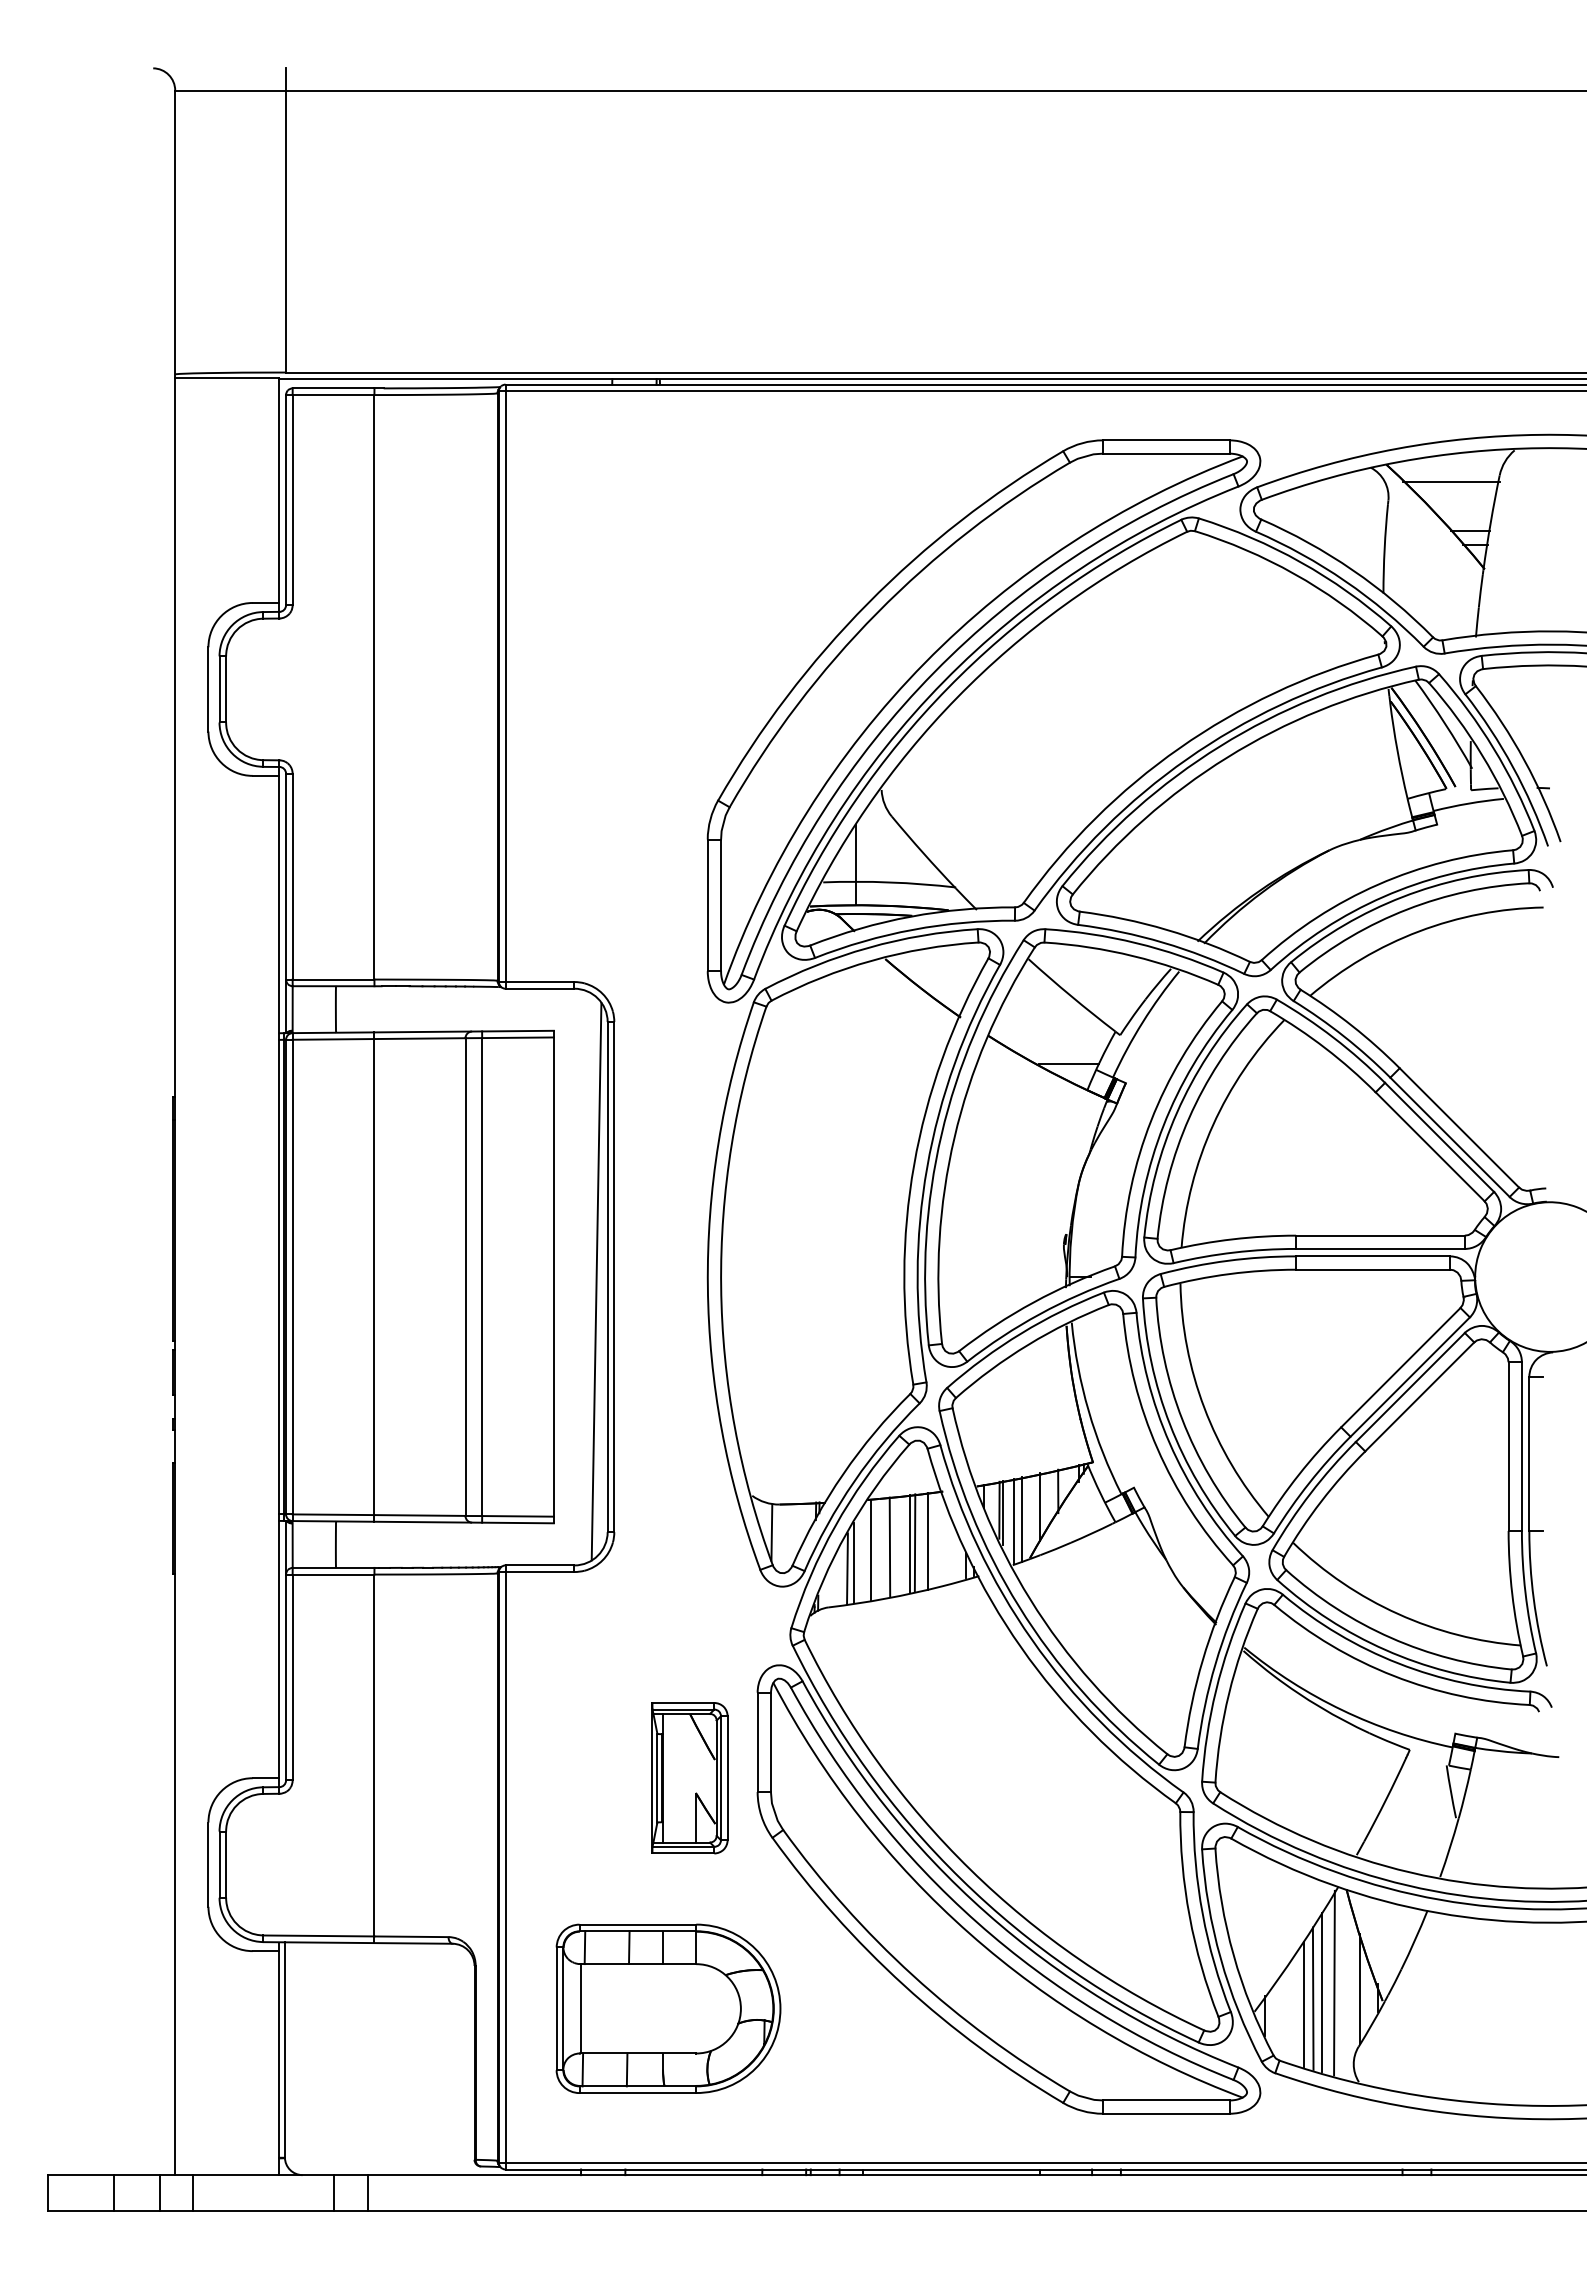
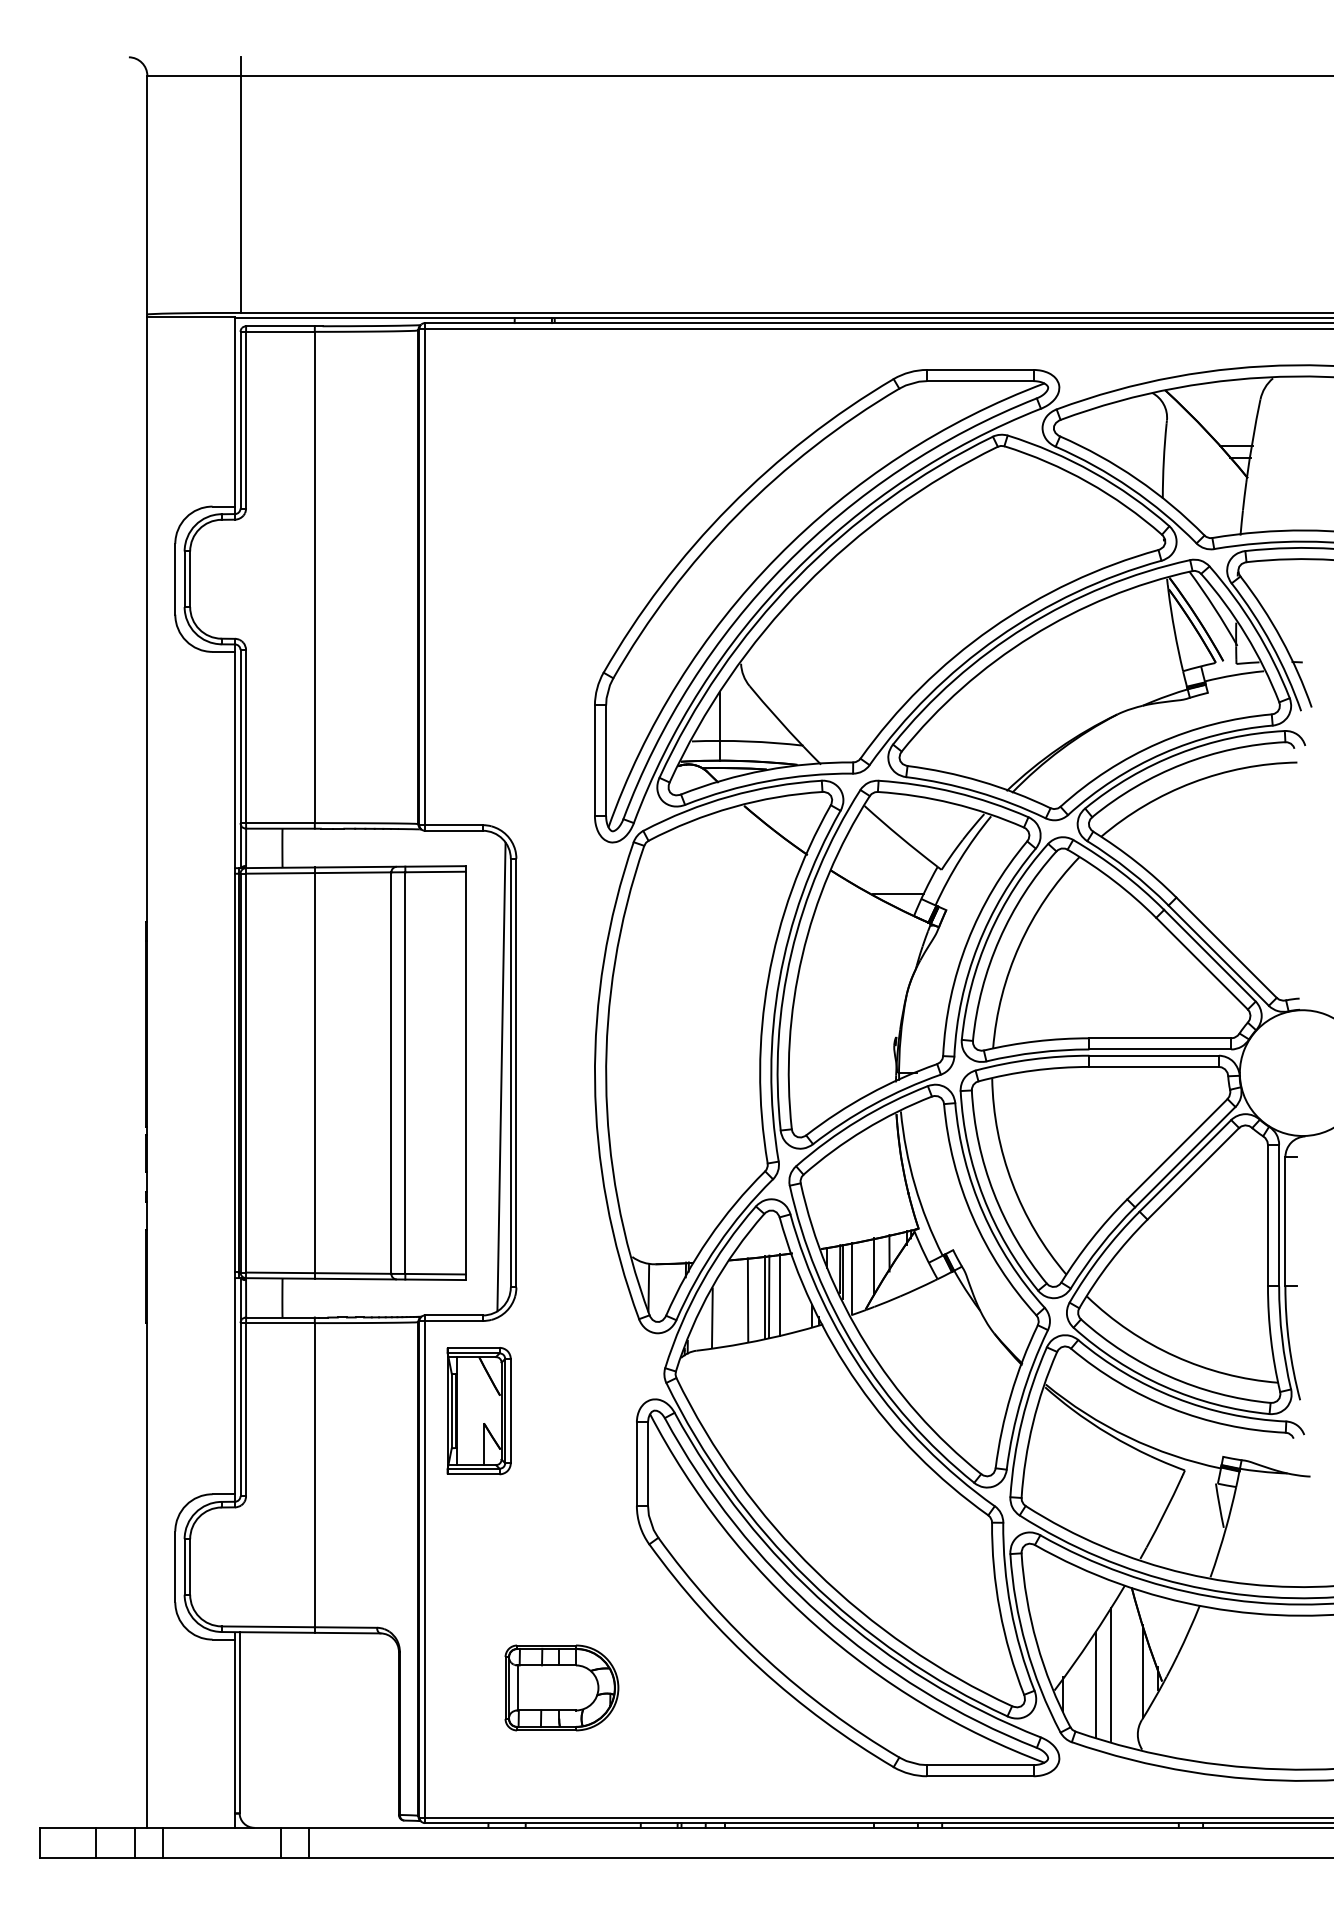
line: (1450, 482) -> (1219, 405), removed
line: (1022, 1519) -> (859, 1276), removed
line: (871, 1549) -> (732, 1302), removed
line: (853, 1563) -> (717, 1313), removed
part: (689, 1778) -> (478, 1411), moved
line: (1334, 1982) -> (1121, 1665), removed
line: (1312, 1998) -> (1103, 1679), removed
part: (668, 2008) -> (561, 1687), size x0.6

